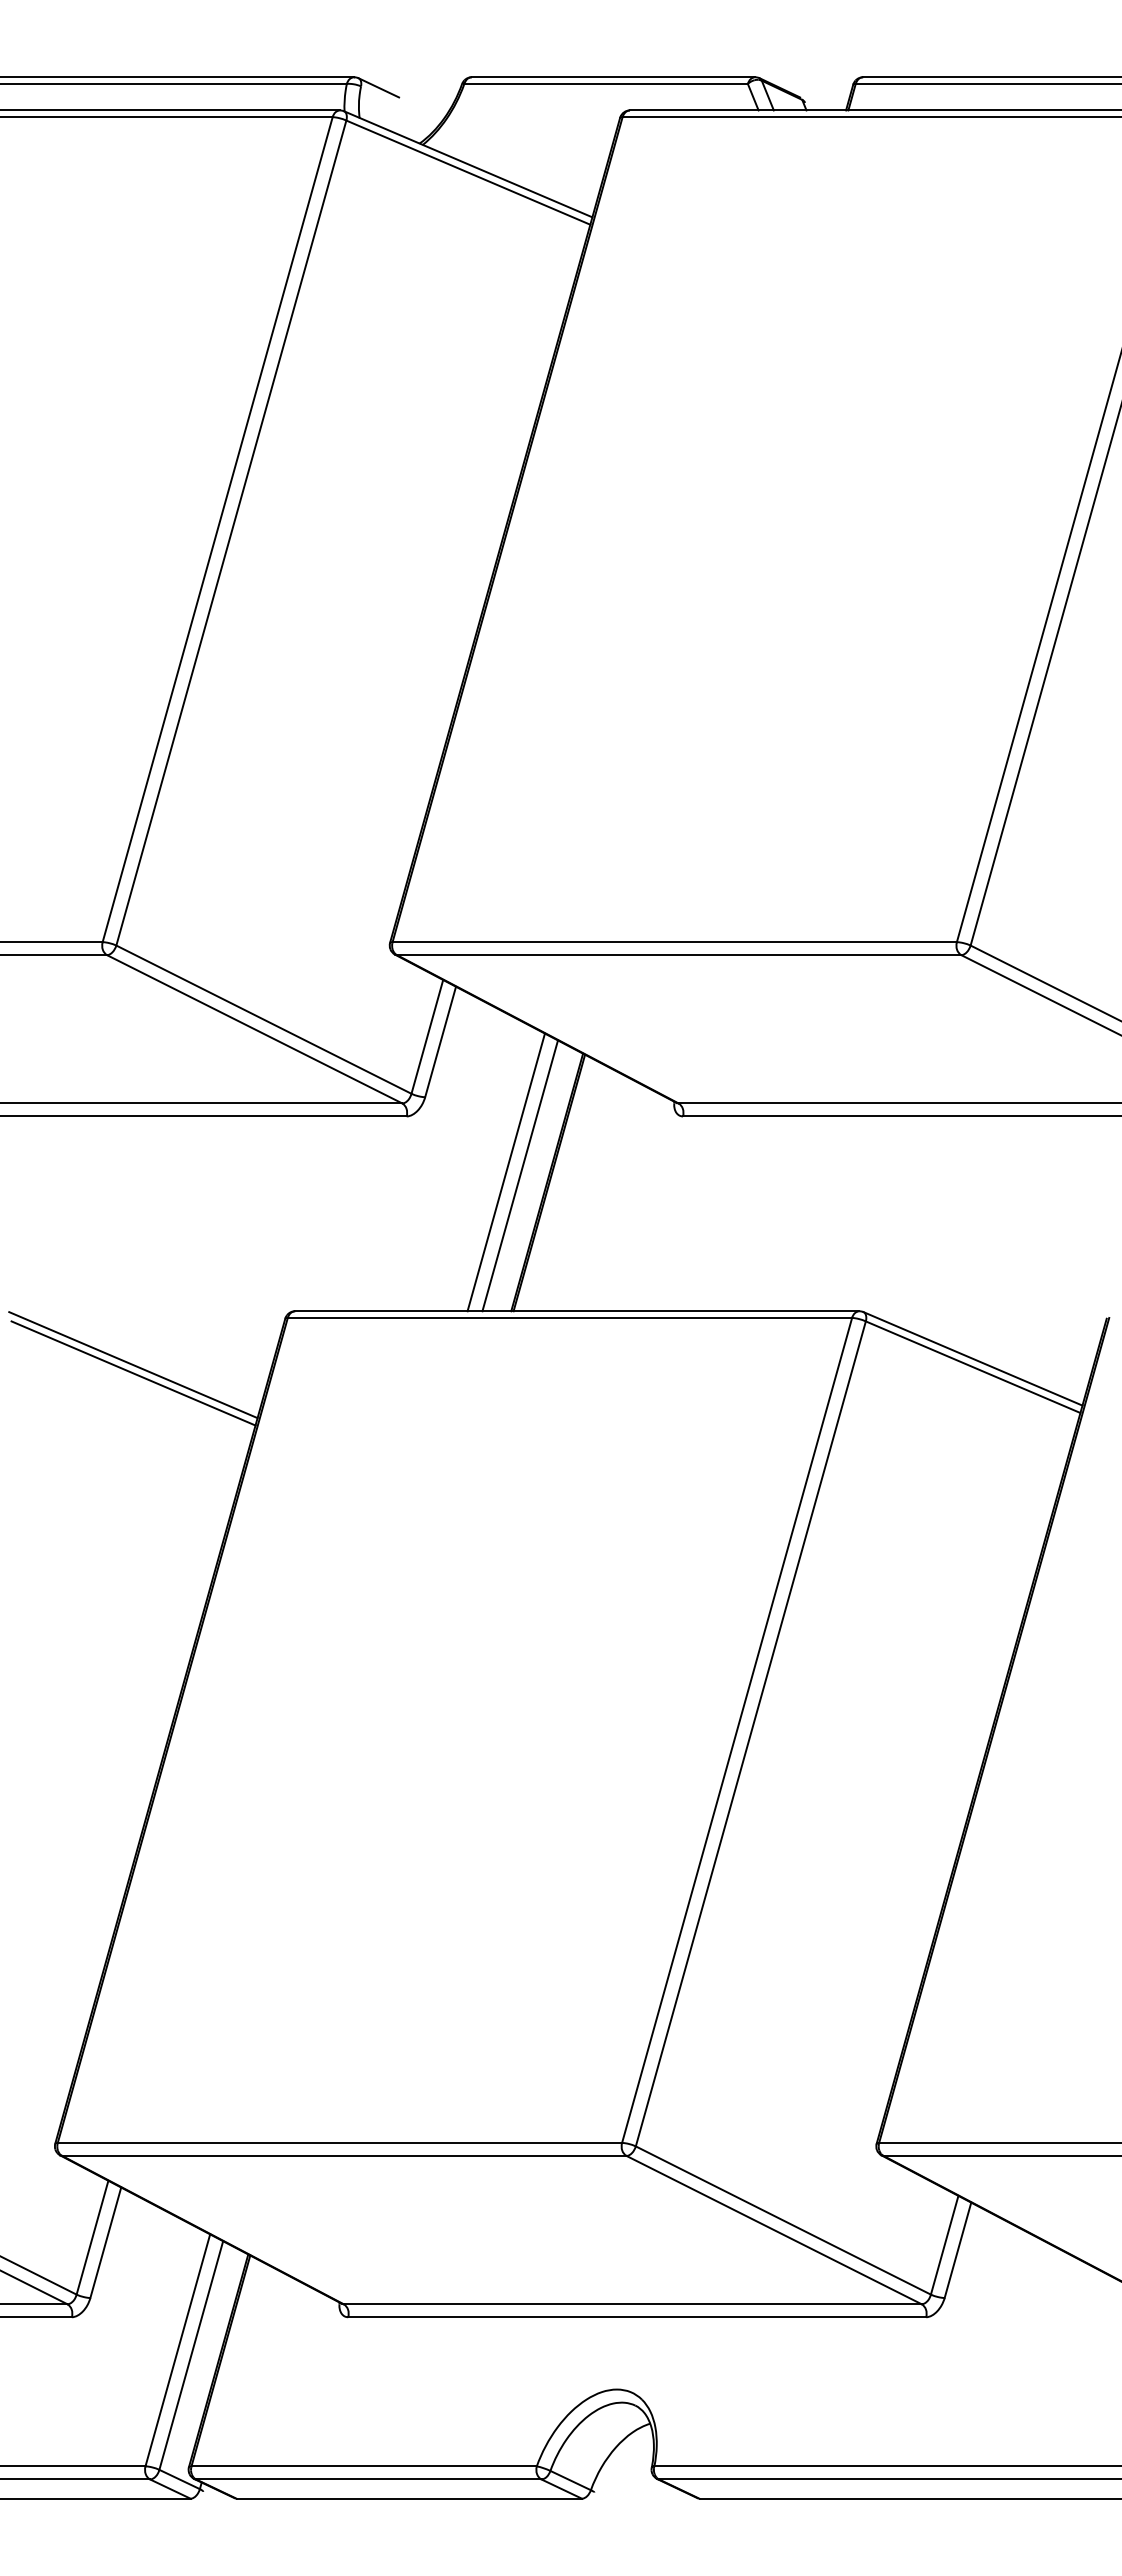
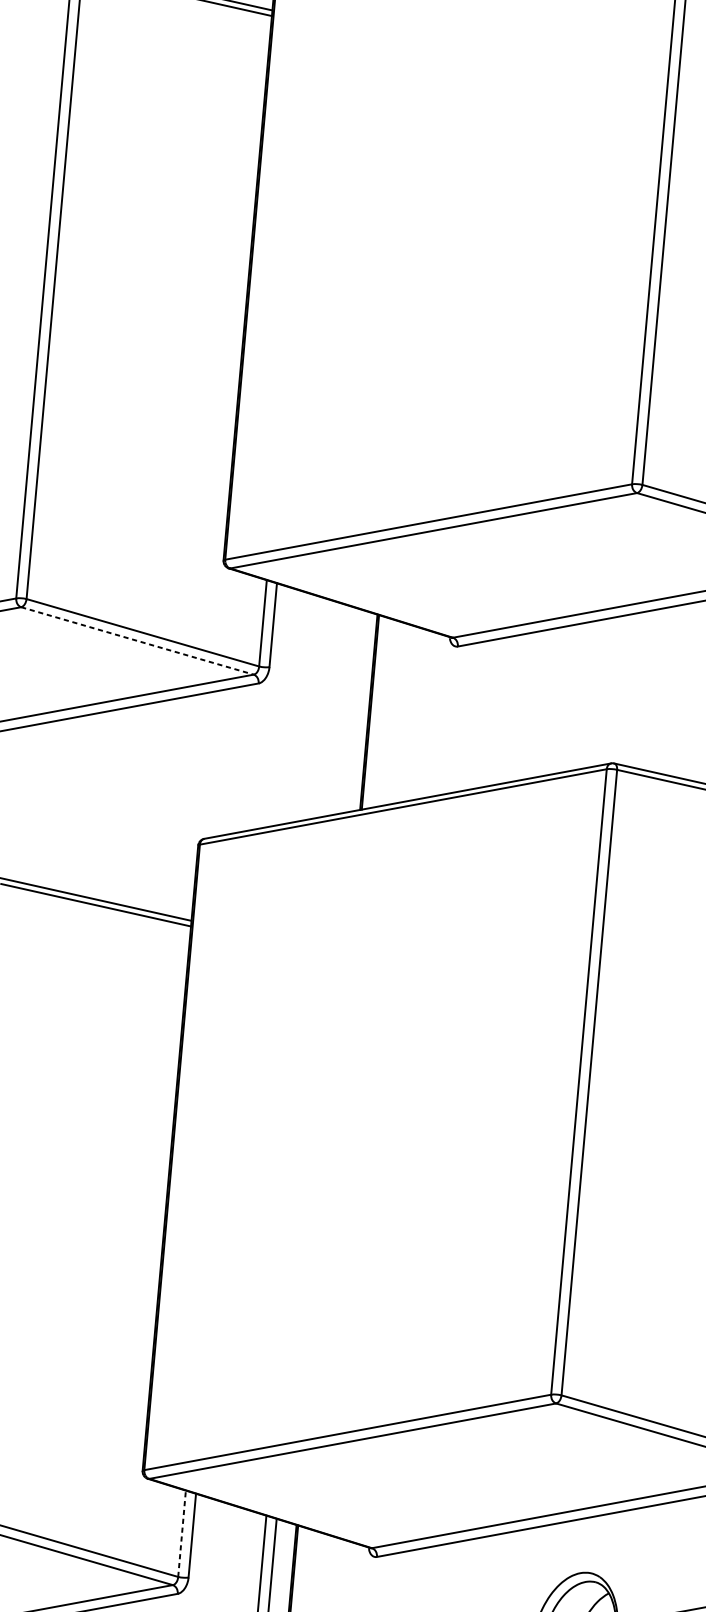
line: (255, 1029) -> (138, 640), solid -> dashed
line: (505, 1172) -> (337, 710), removed
line: (520, 1175) -> (348, 710), removed
line: (92, 2237) -> (182, 1533), solid -> dashed

